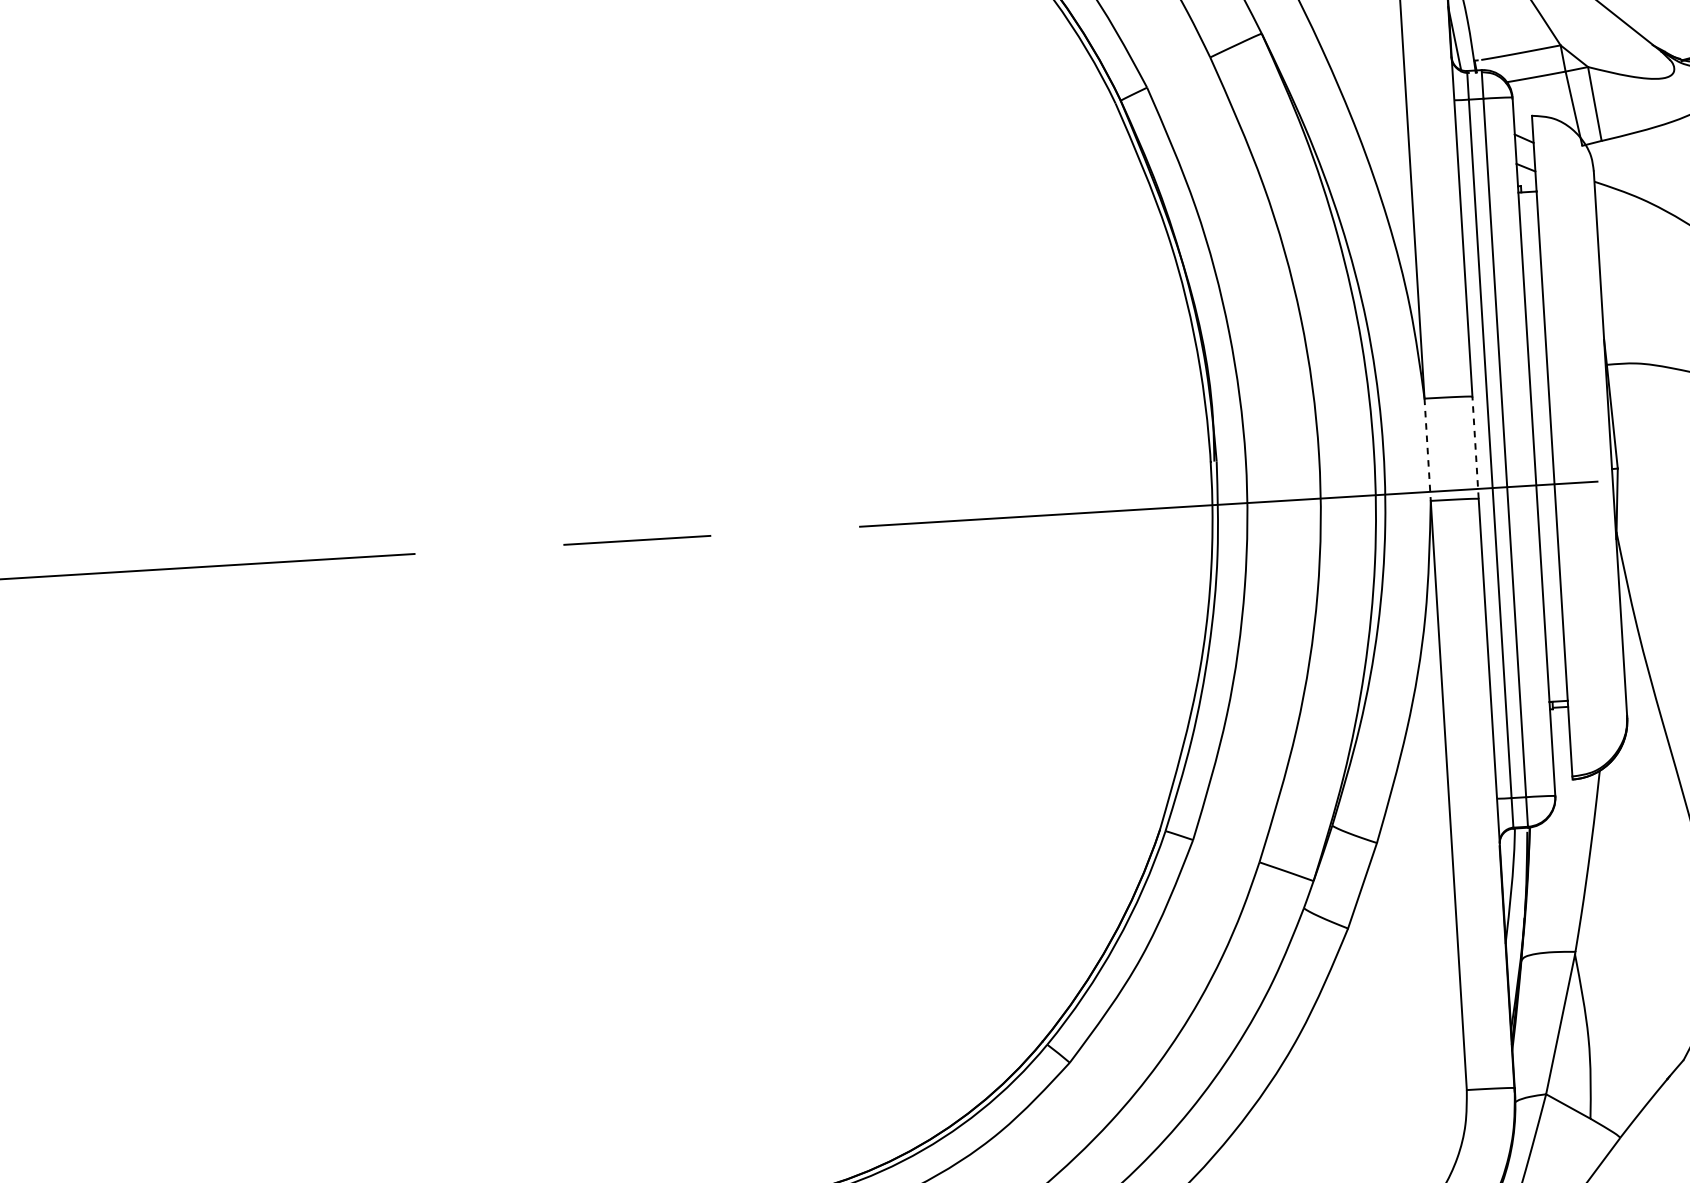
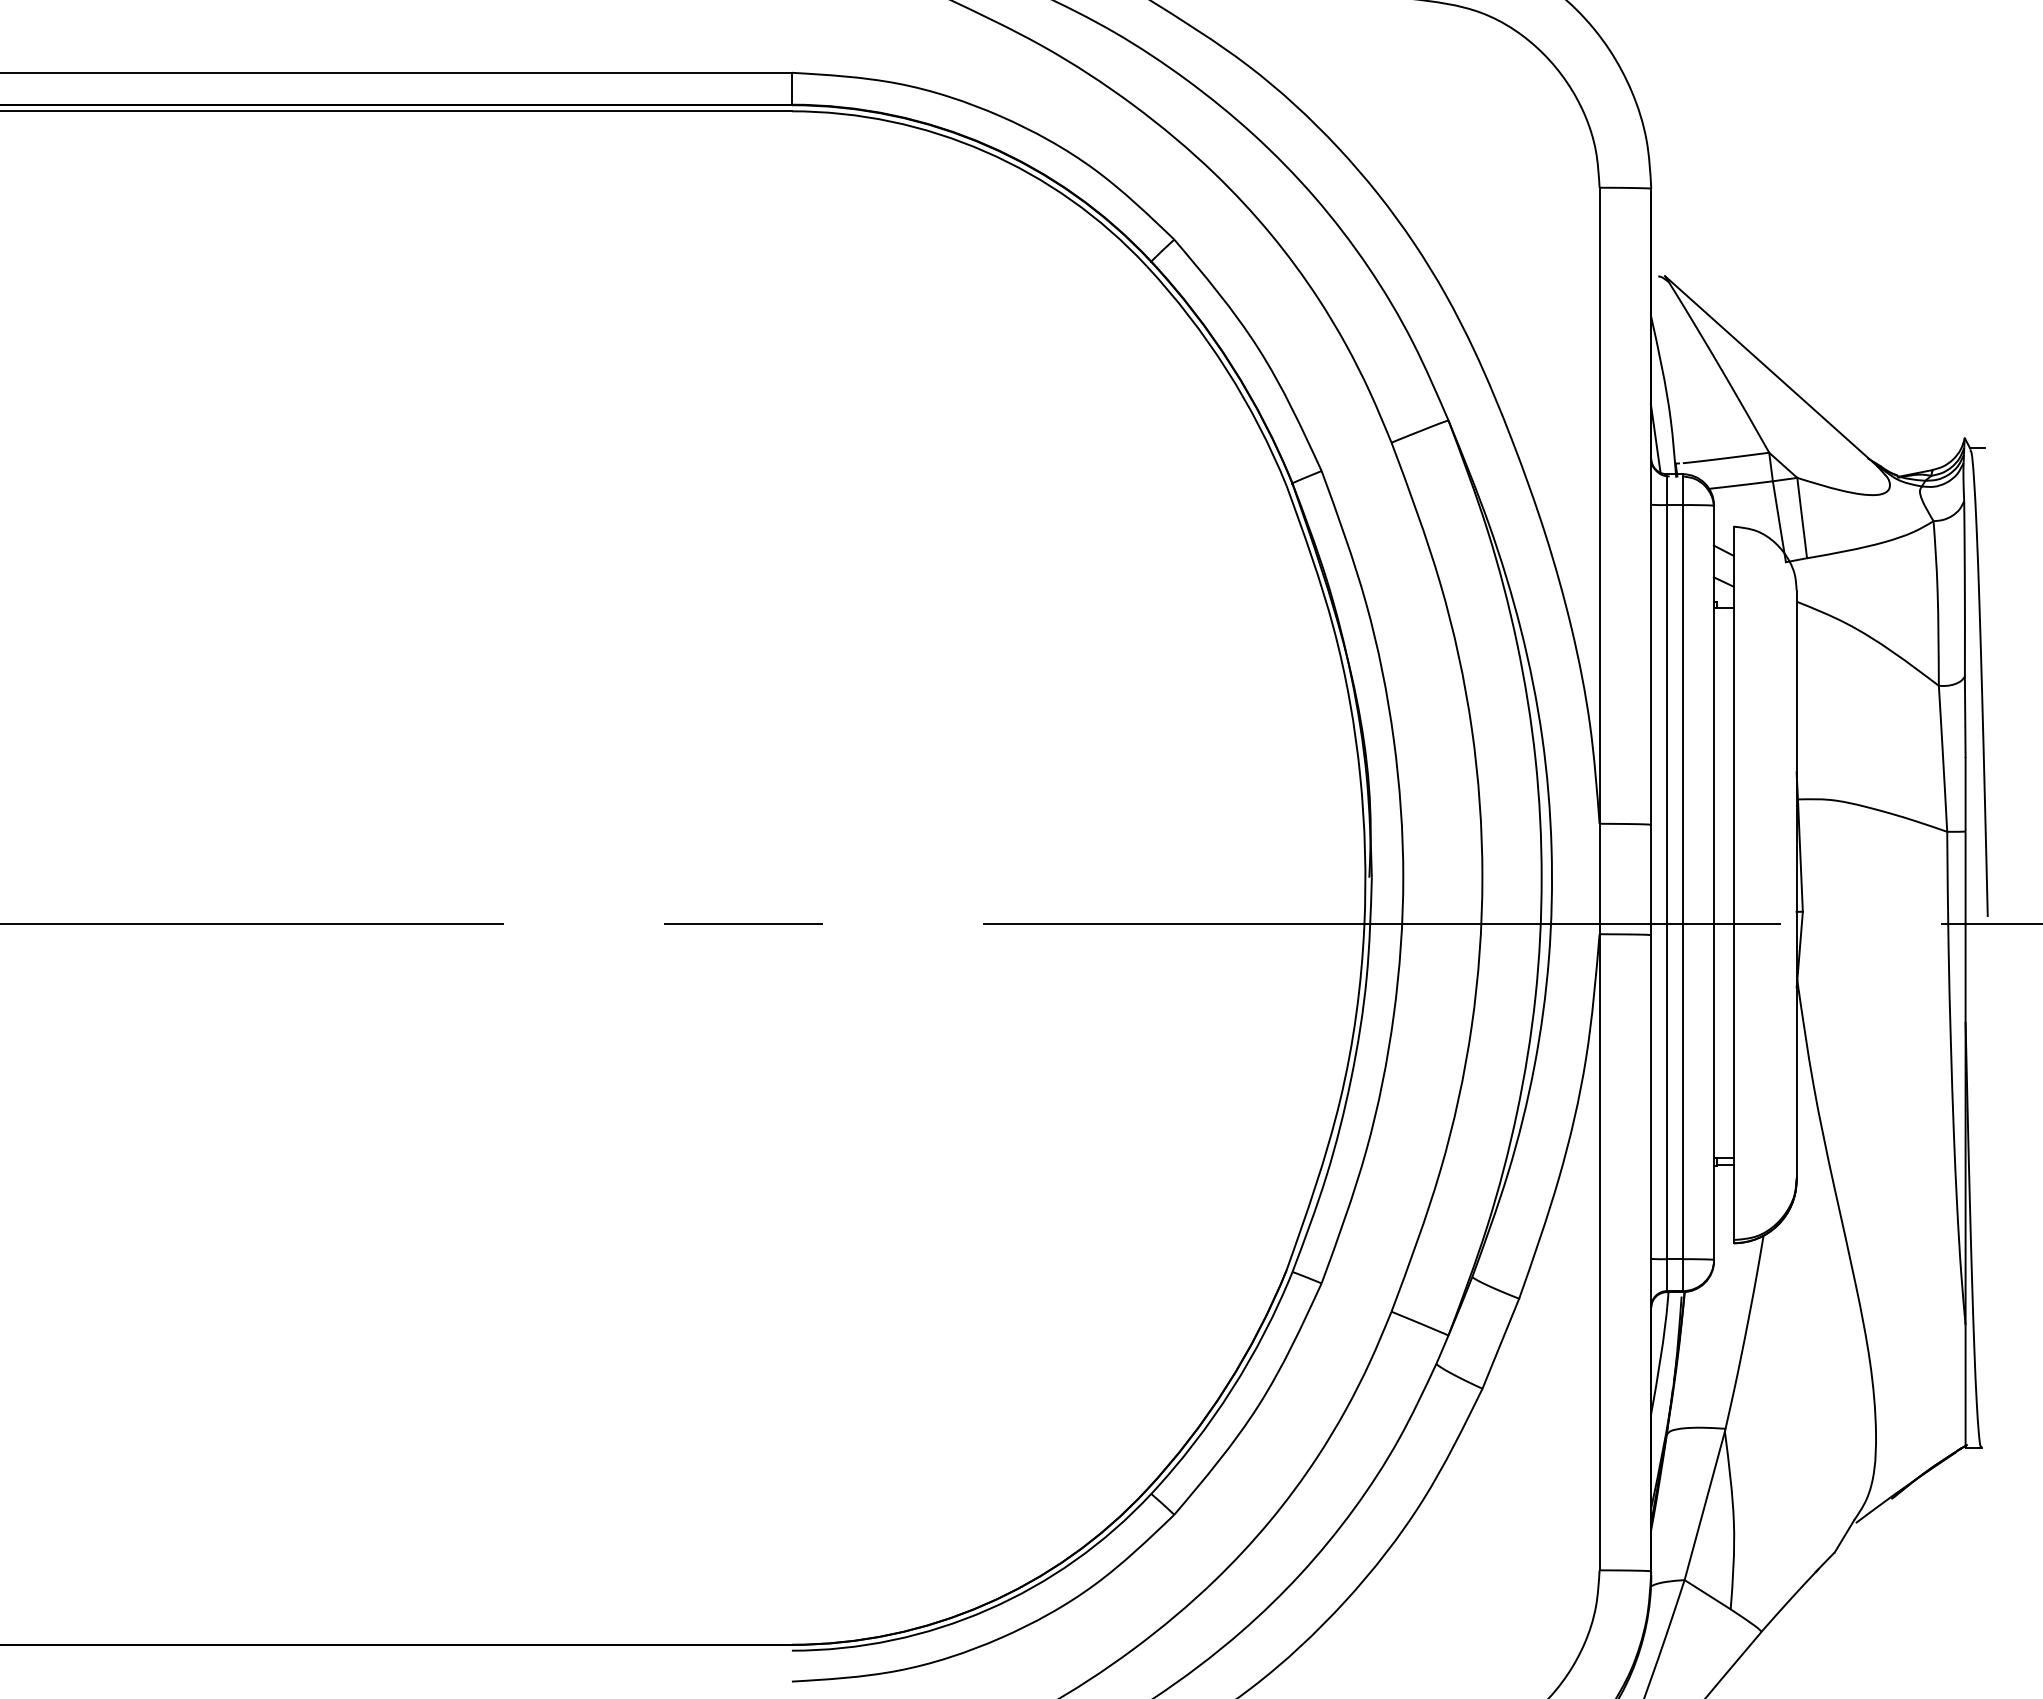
line: (1475, 447) -> (1651, 879), dashed -> solid
line: (1427, 450) -> (1599, 879), dashed -> solid

